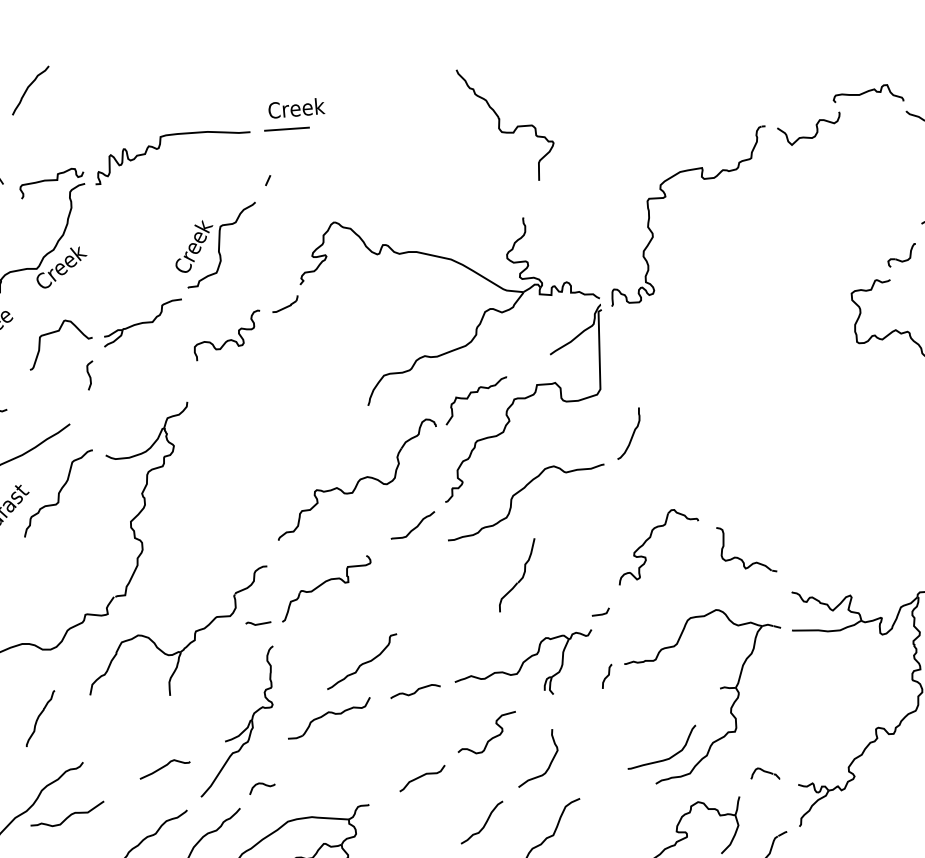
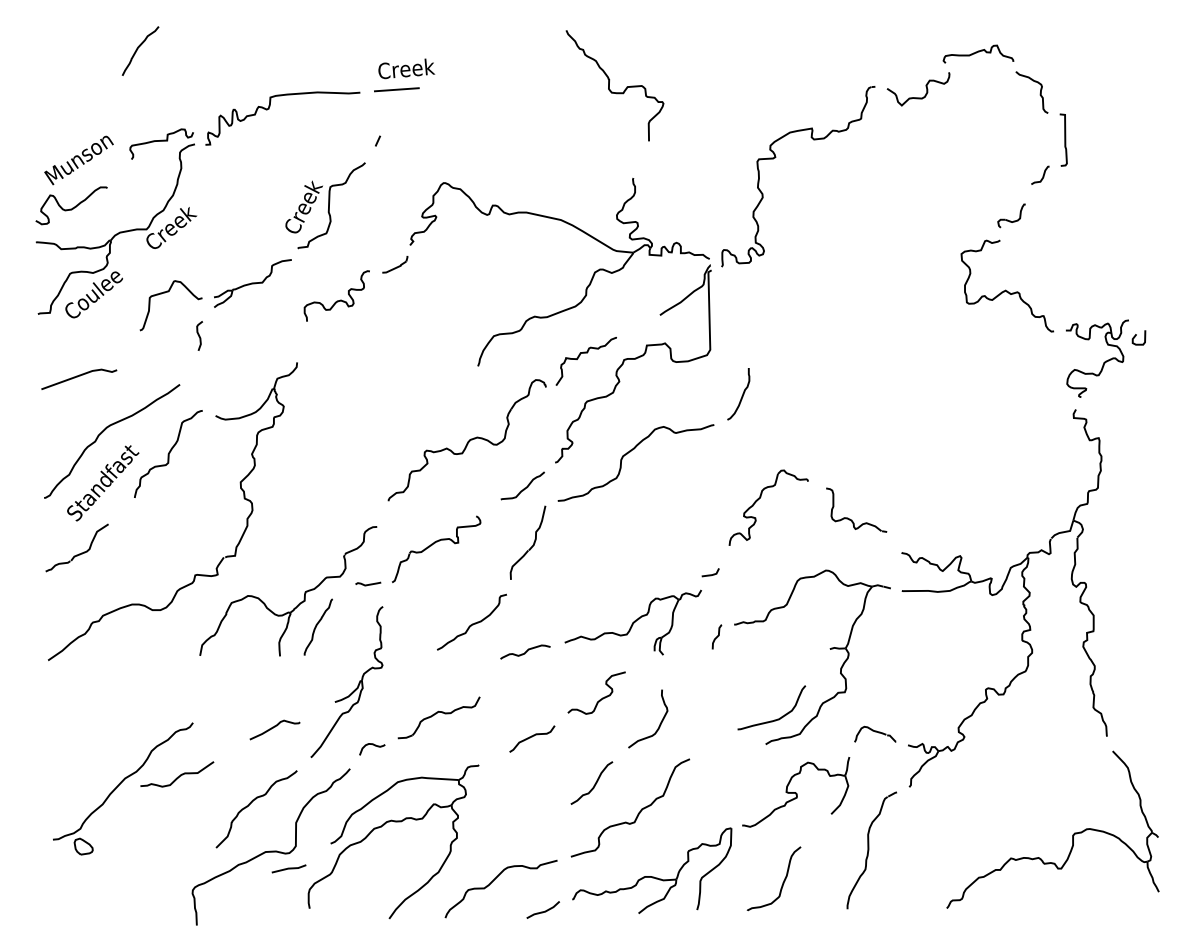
part: (516, 574) -> (527, 542), moved
curve: (39, 716) -> (317, 625), moved
part: (328, 717) -> (438, 717), moved
part: (765, 772) -> (875, 733), size x1.43

